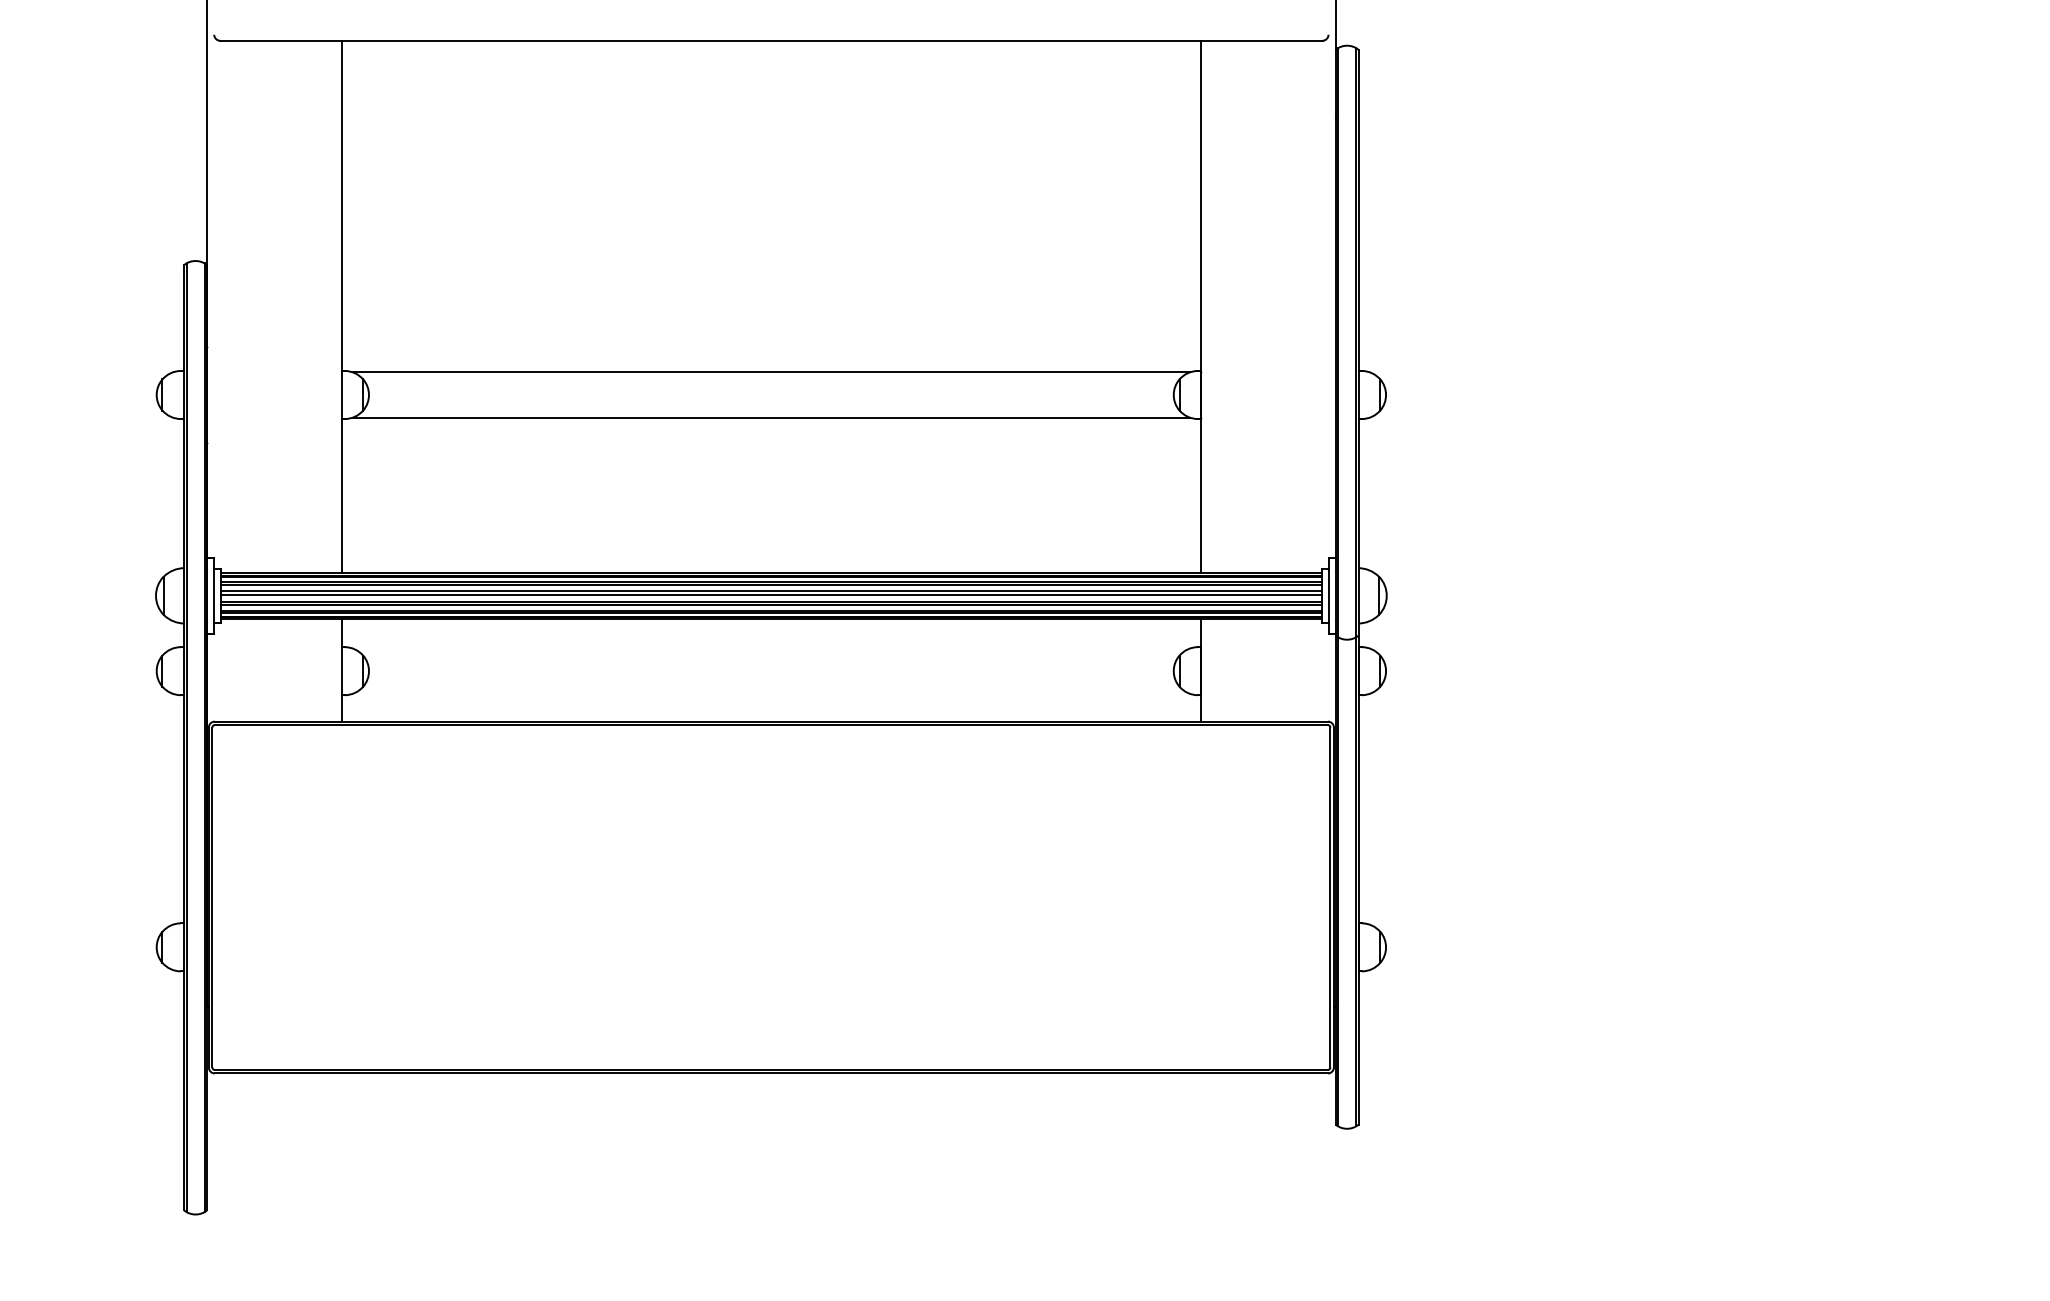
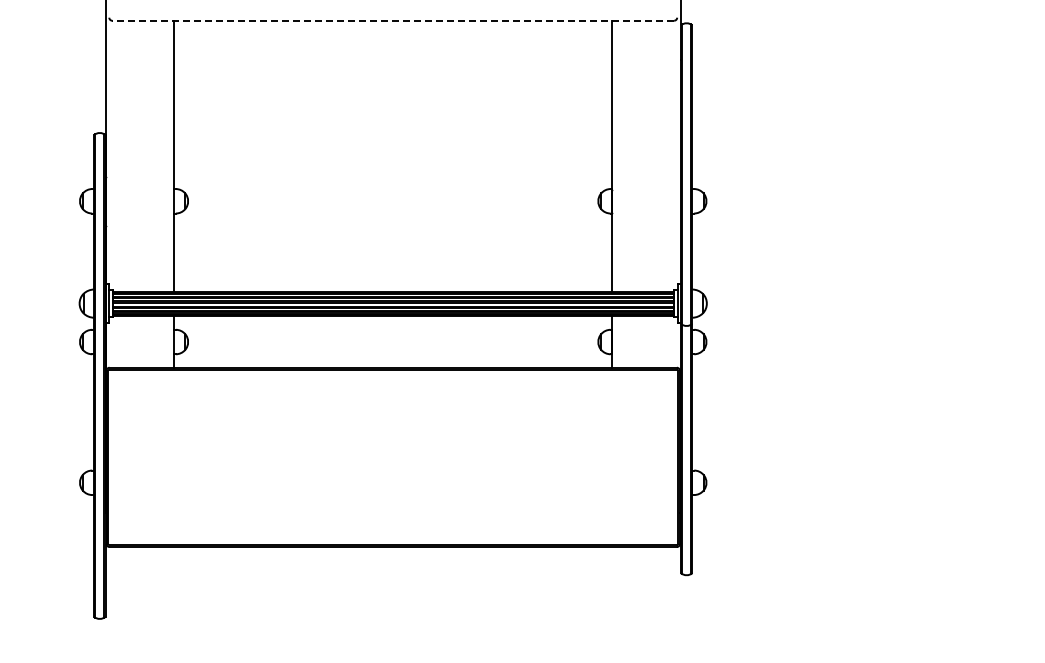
line: (771, 40) -> (393, 20), solid -> dashed
line: (769, 371) -> (392, 189), removed
line: (769, 416) -> (392, 212), removed

